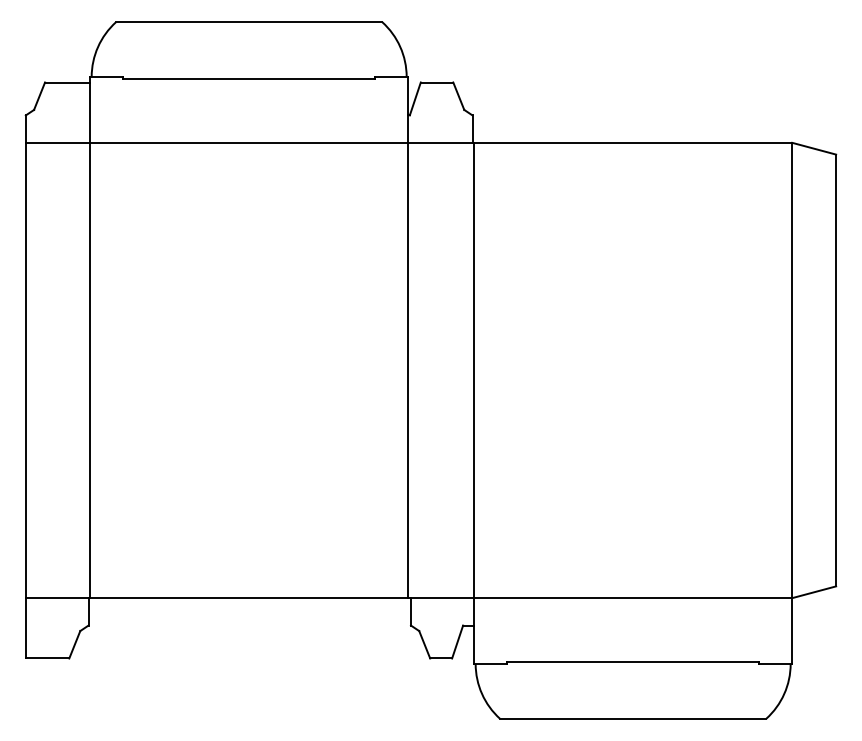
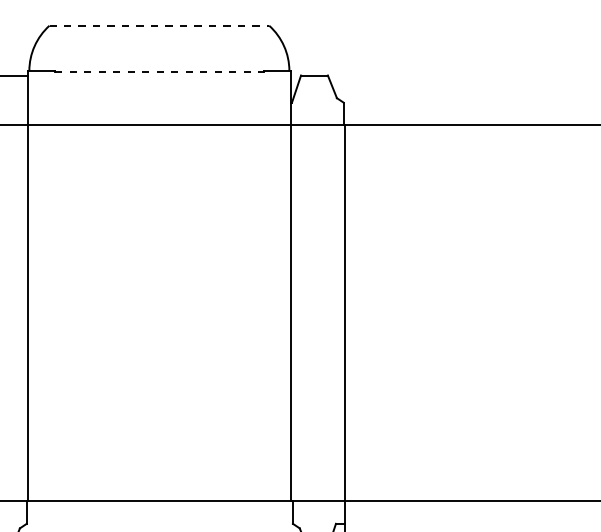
line: (249, 22) -> (159, 26), solid -> dashed
line: (249, 78) -> (159, 72), solid -> dashed

